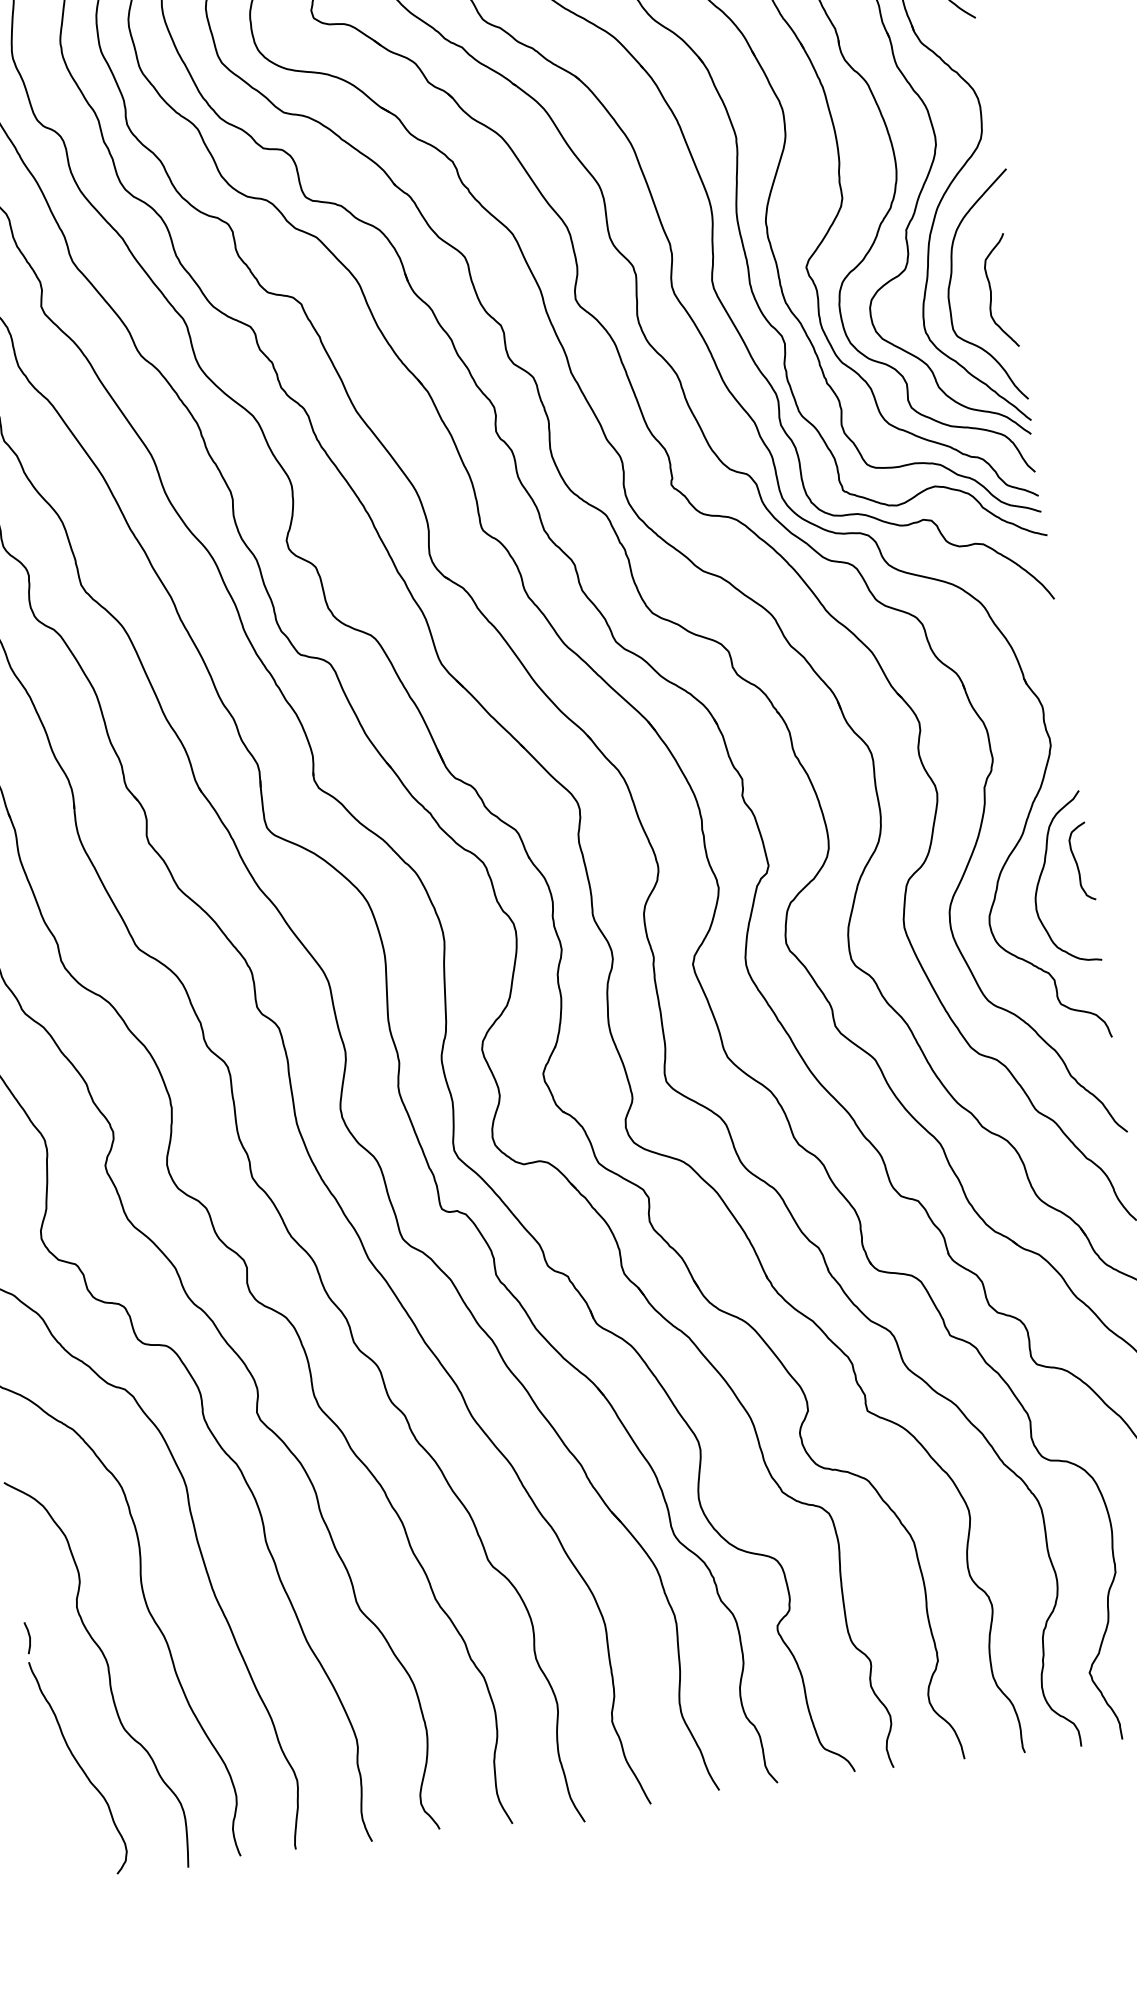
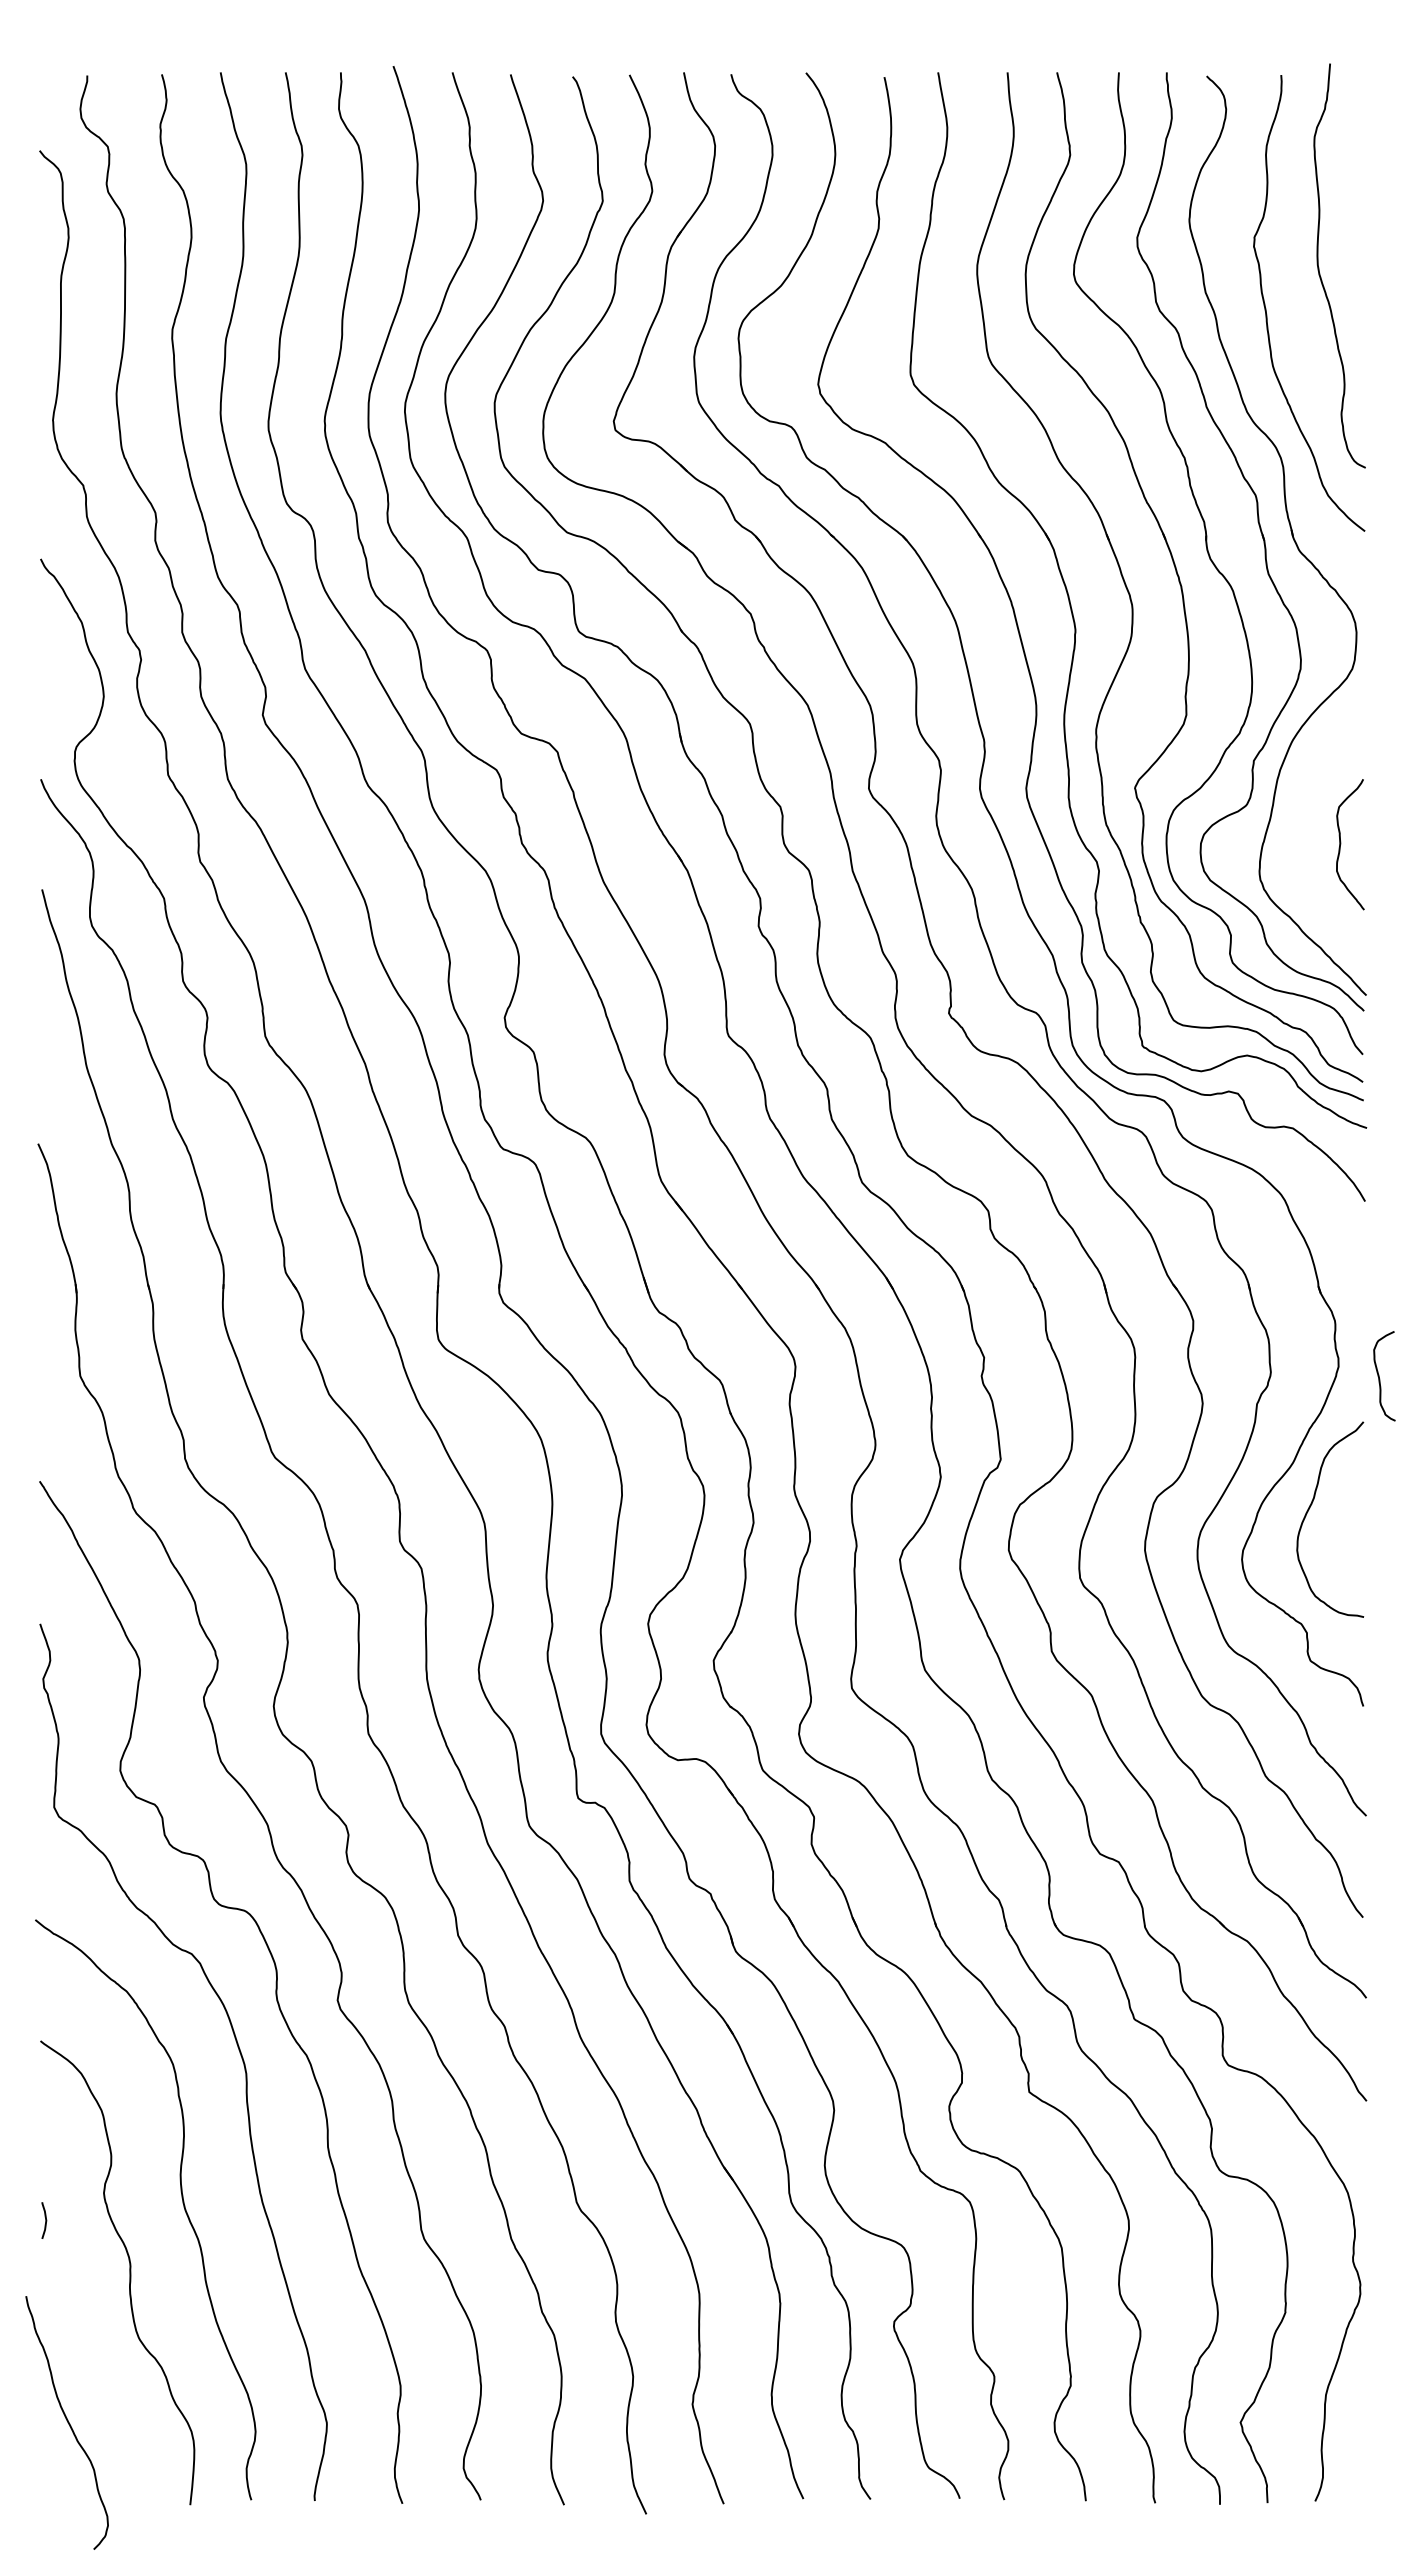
curve: (951, 282) -> (1296, 827), removed
curve: (1077, 862) -> (1379, 1376), moved
curve: (79, 1766) -> (67, 2422), moved

